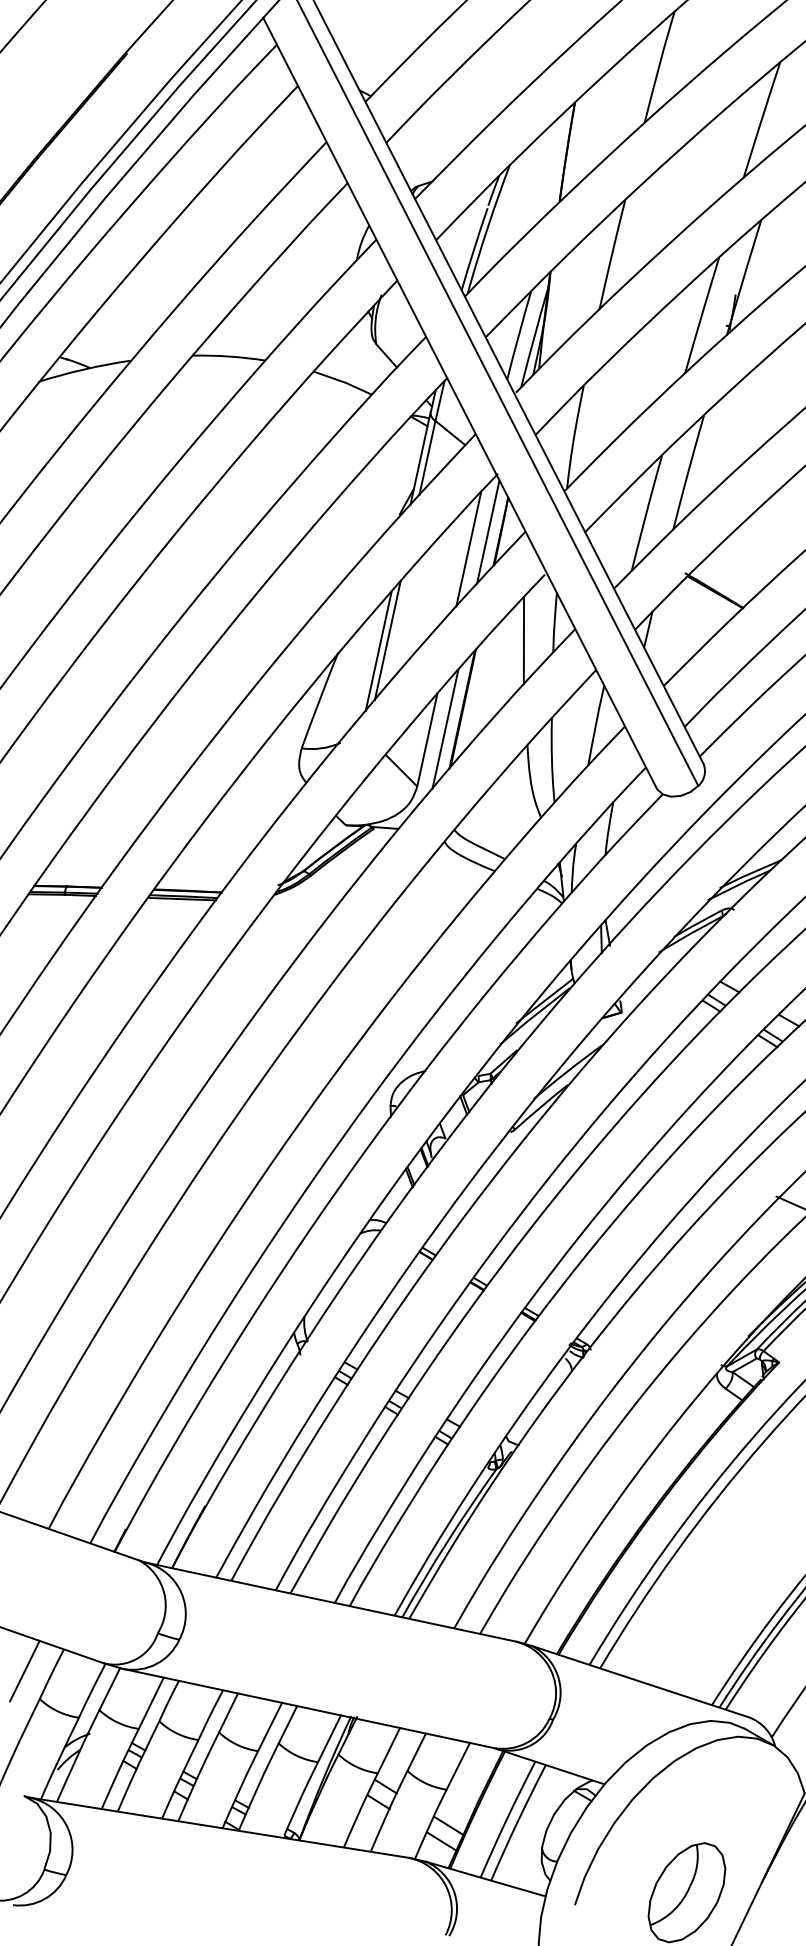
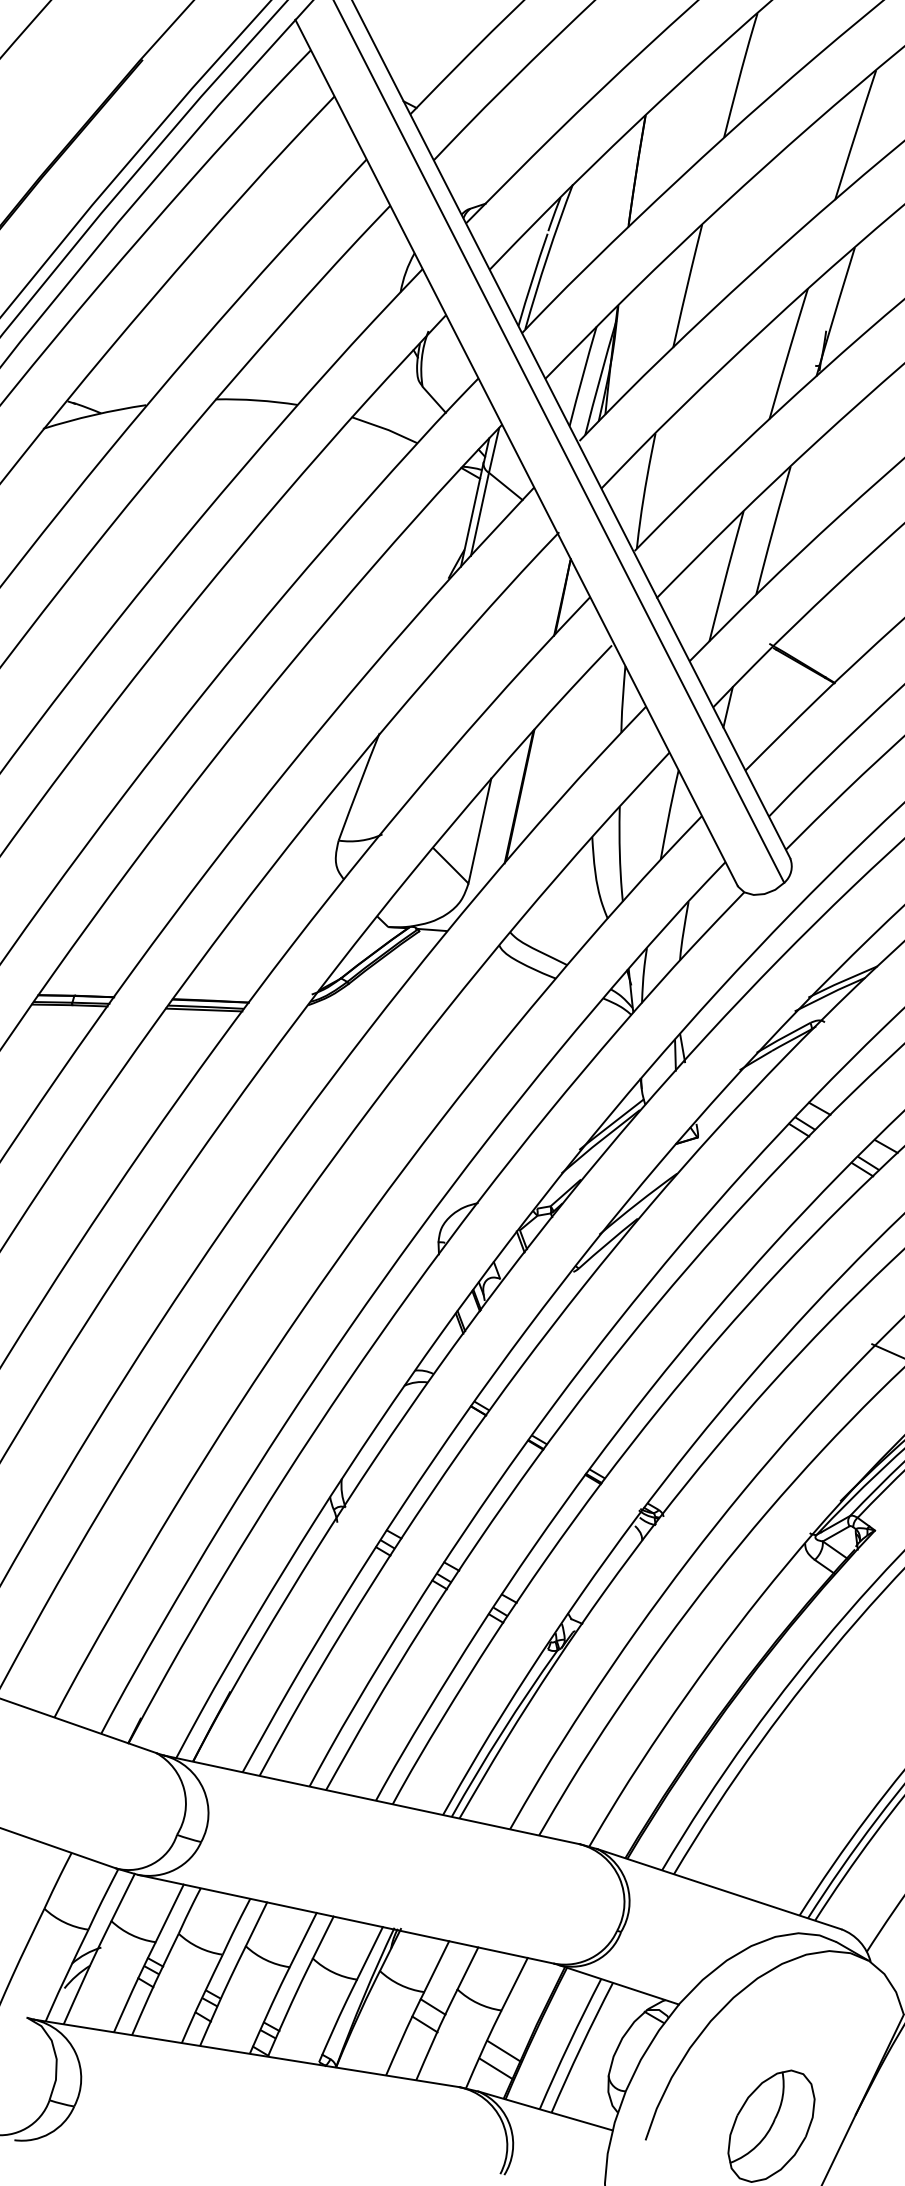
line: (487, 531) -> (547, 597), removed
line: (468, 548) -> (526, 616), removed
line: (386, 640) -> (434, 719), removed
line: (524, 640) -> (588, 719), removed
line: (378, 651) -> (424, 731), removed
line: (444, 728) -> (499, 818), removed
line: (24, 1671) -> (27, 1877), removed

